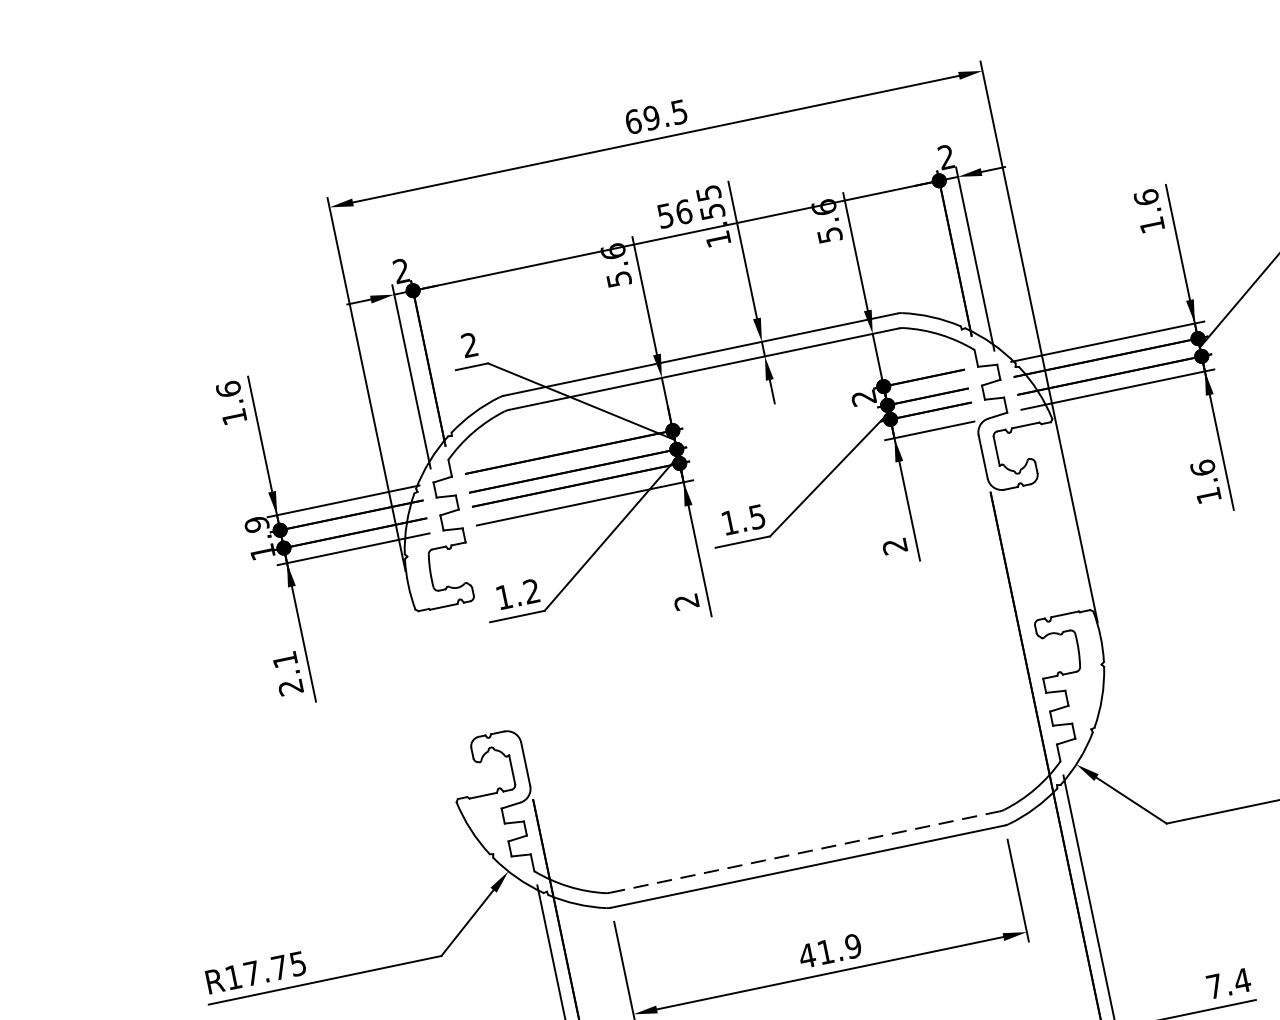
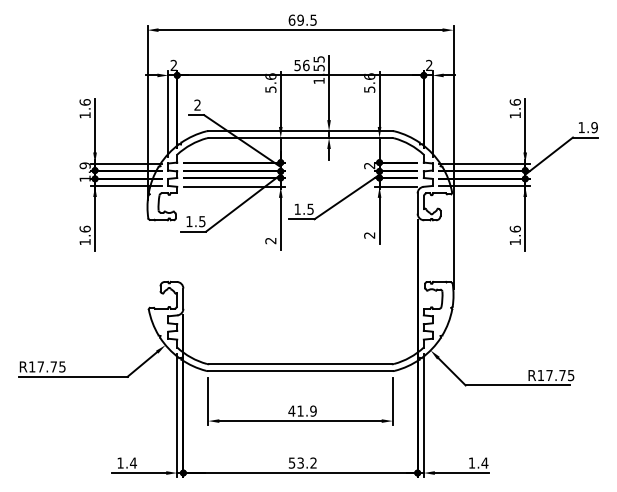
text: (532, 591) -> (202, 221), 1.2 -> 1.5
text: (286, 673) -> (84, 235), 2.1 -> 1.6
line: (807, 852) -> (301, 364), dashed -> solid
text: (1213, 985) -> (471, 462), 7.4 -> 1.4

